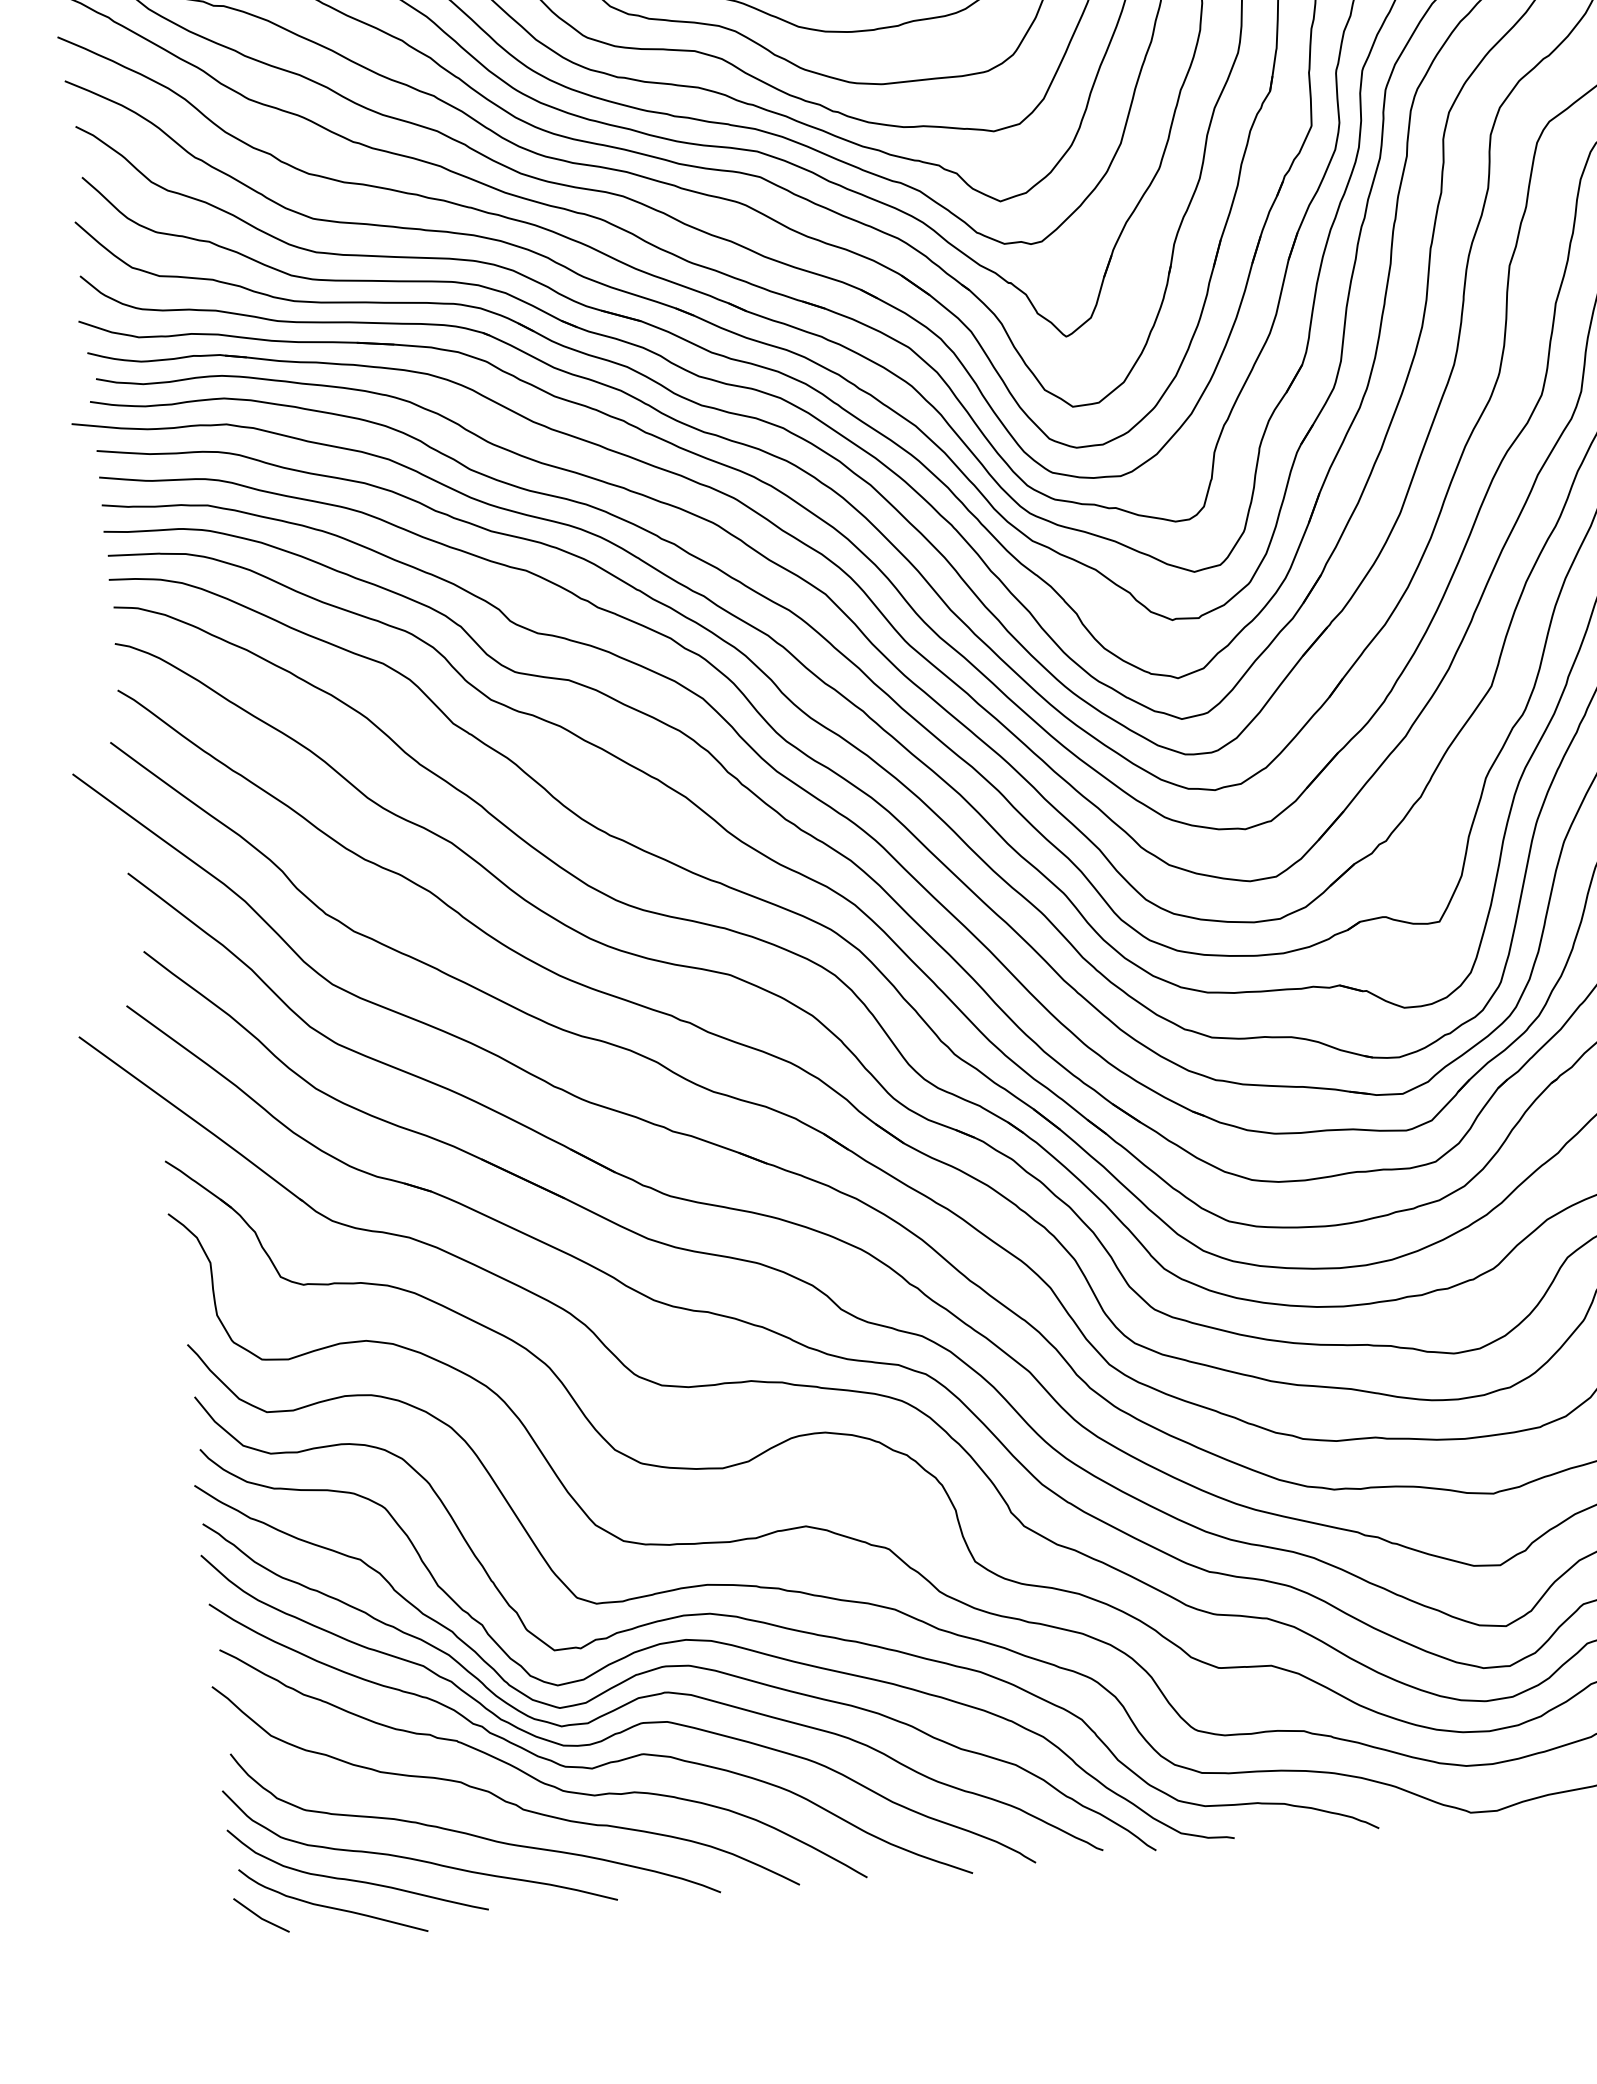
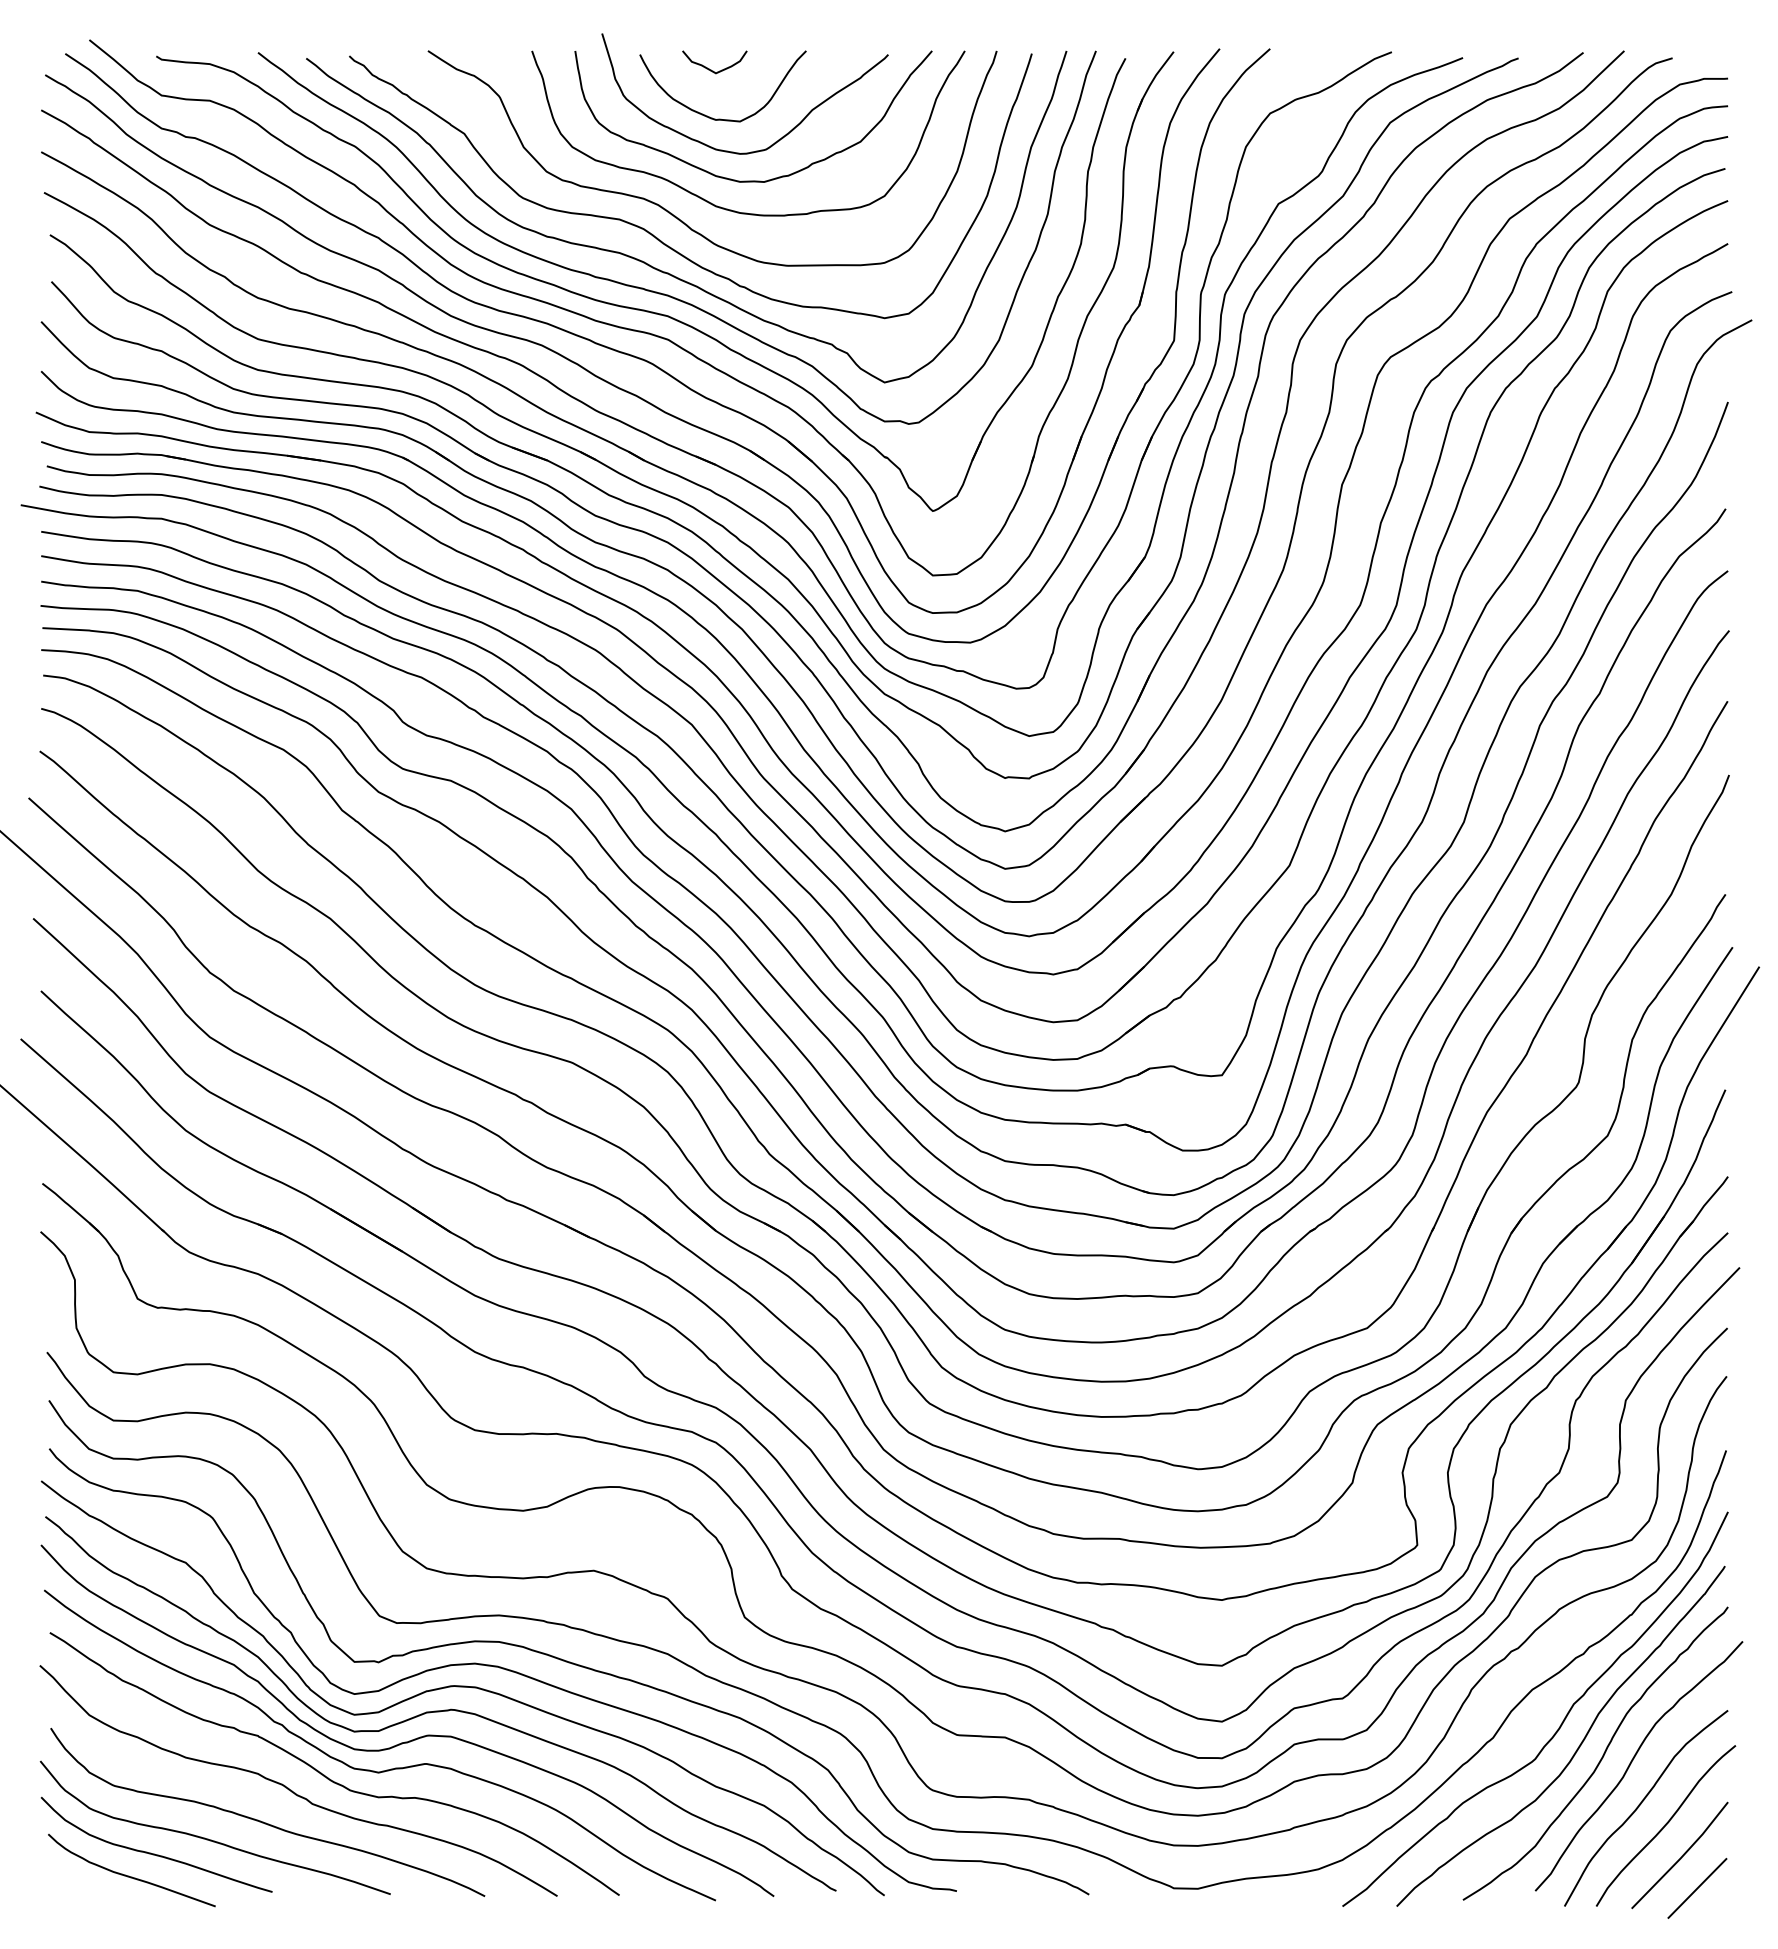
line: (260, 1916) -> (64, 1878), removed

